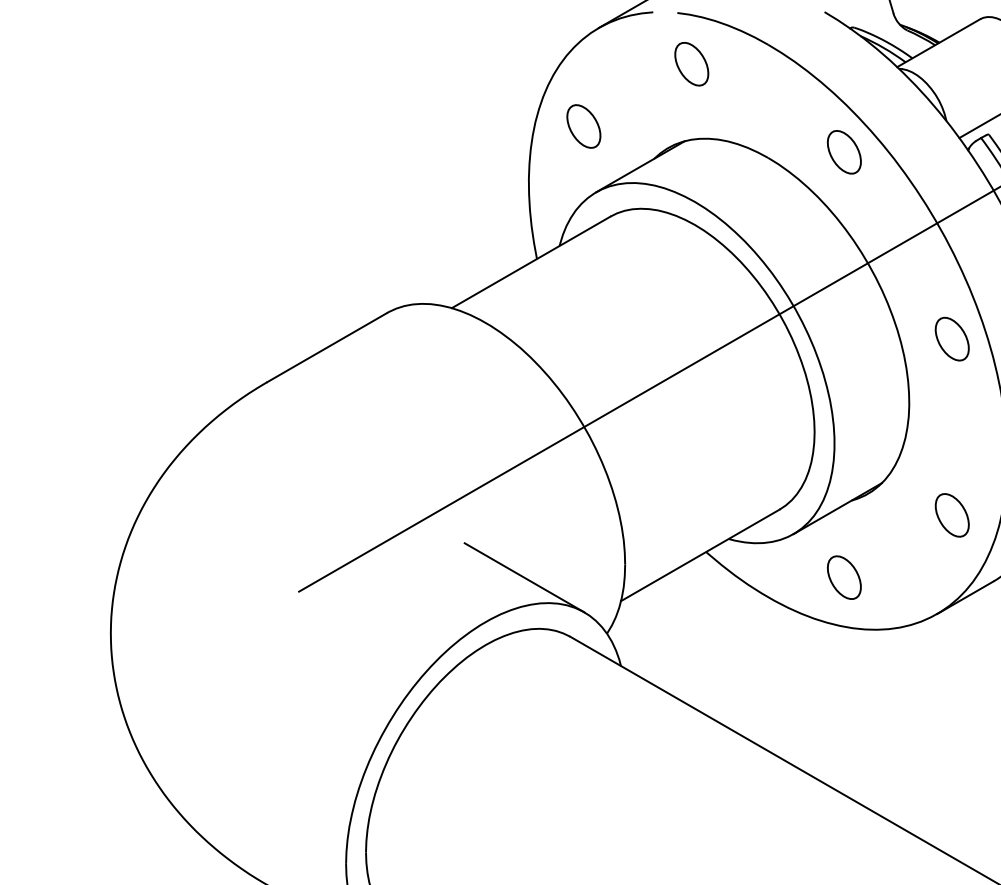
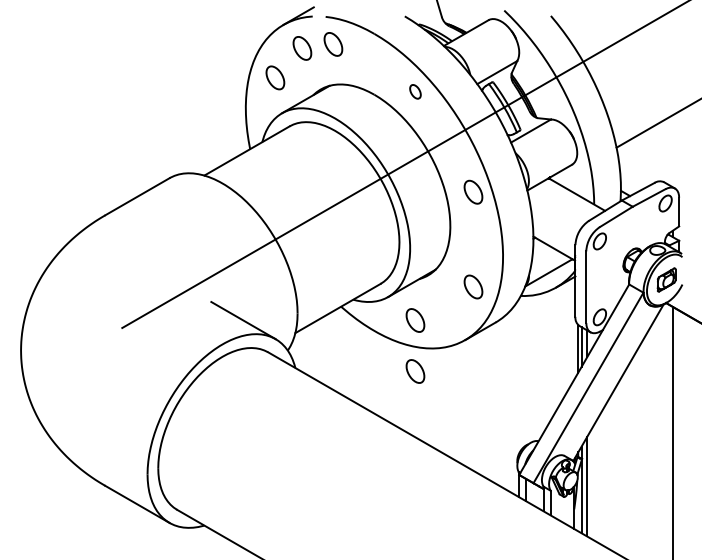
part: (634, 71) -> (302, 48), added
part: (844, 151) -> (415, 91), size x0.6
part: (844, 672) -> (415, 371), added

